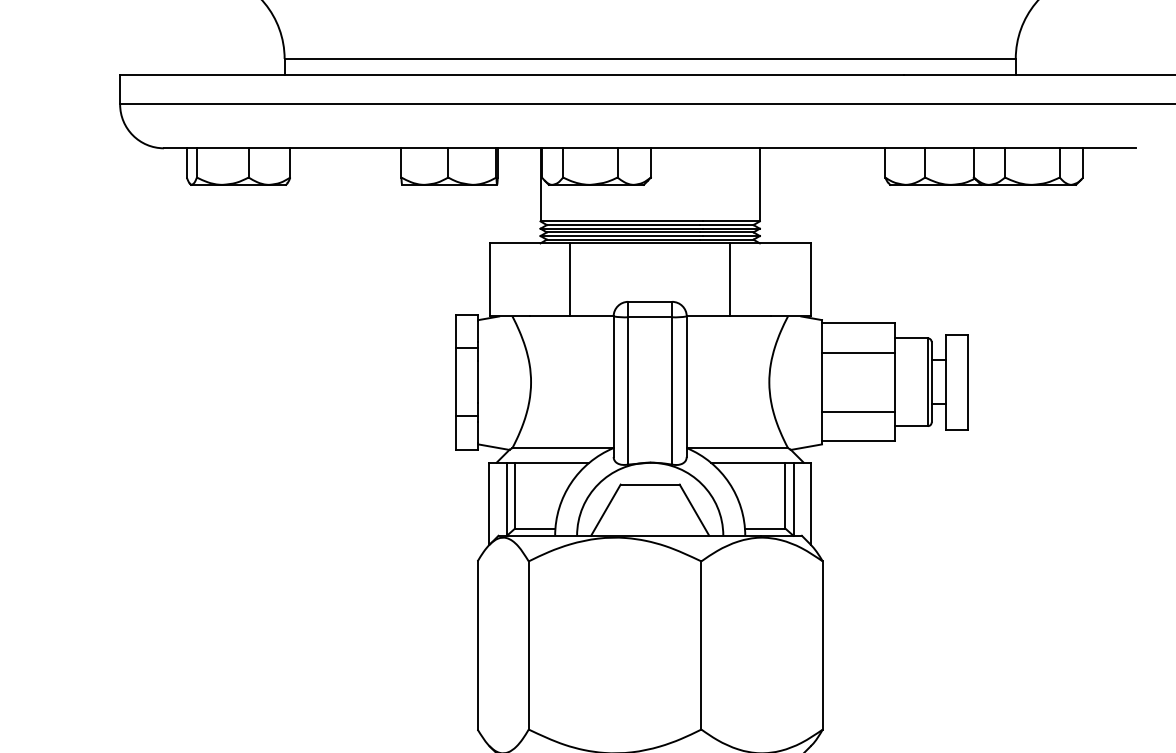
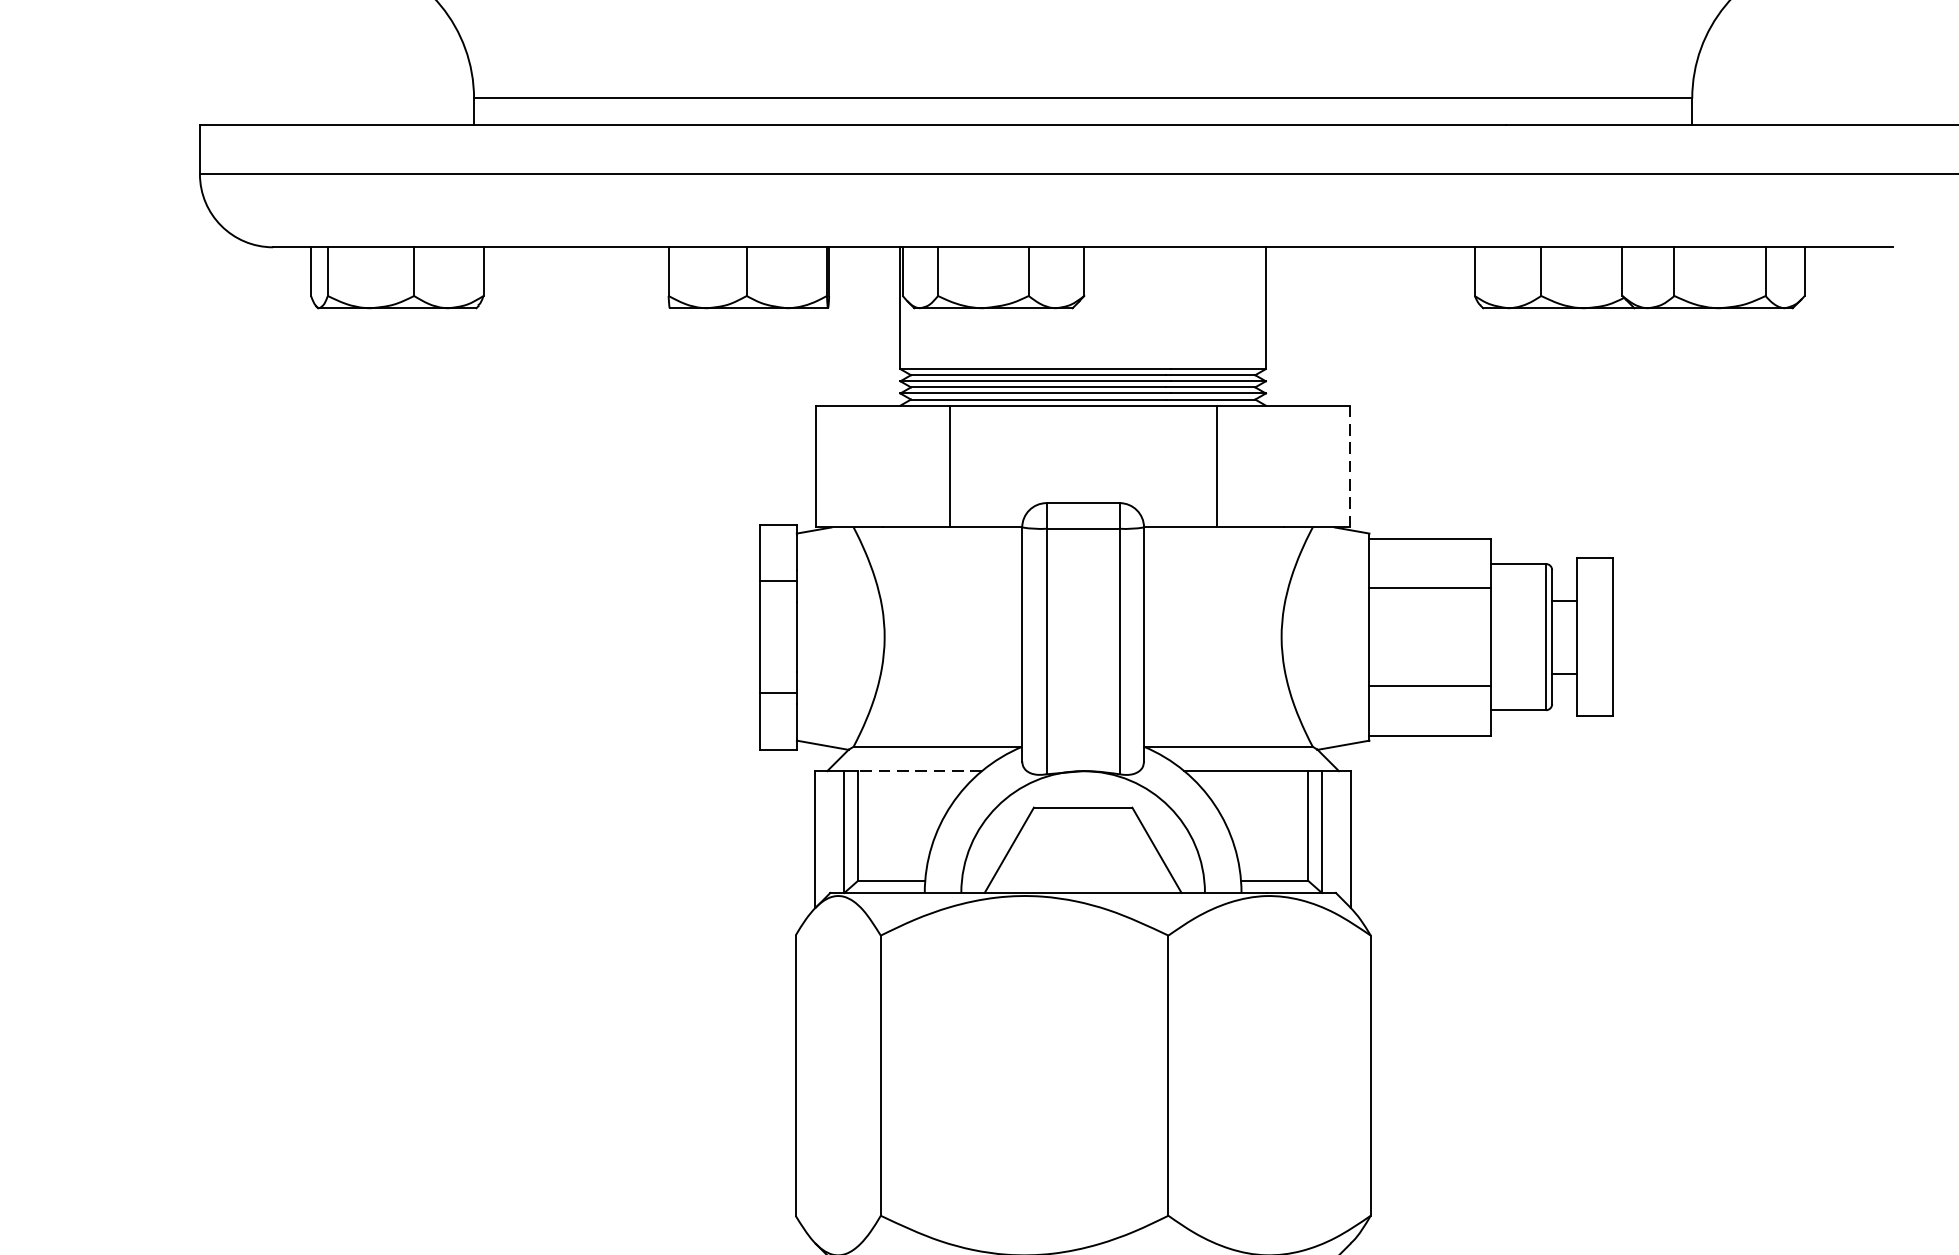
line: (810, 279) -> (1350, 465), solid -> dashed
line: (551, 462) -> (918, 770), solid -> dashed

